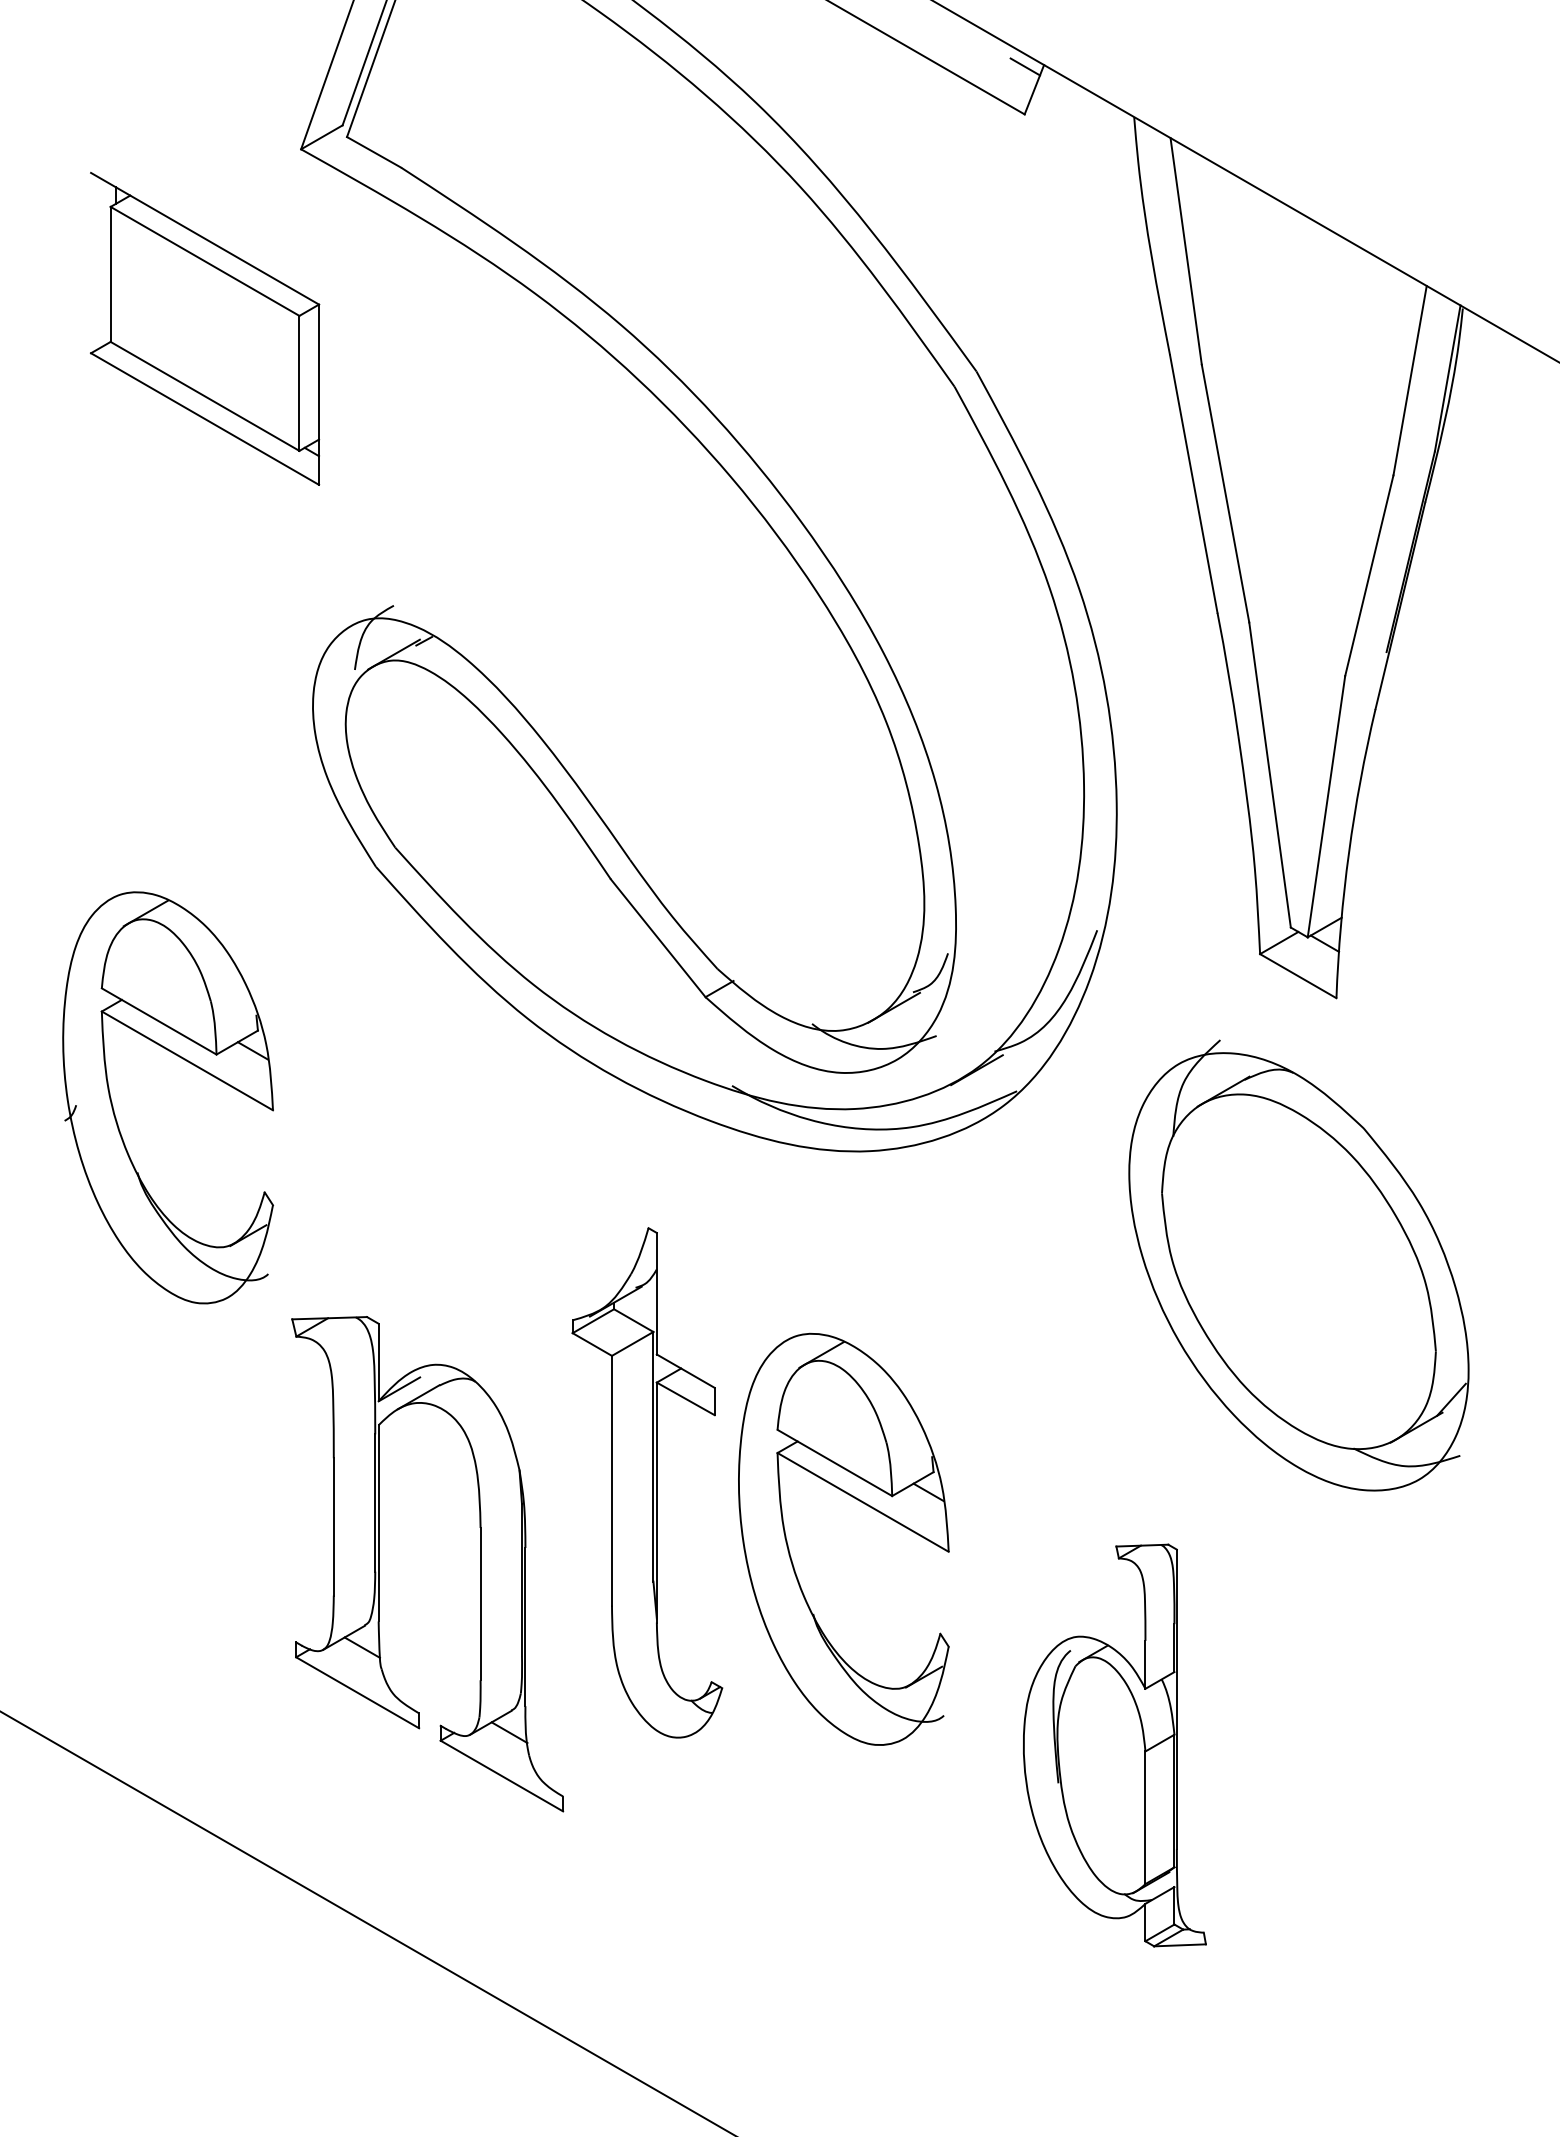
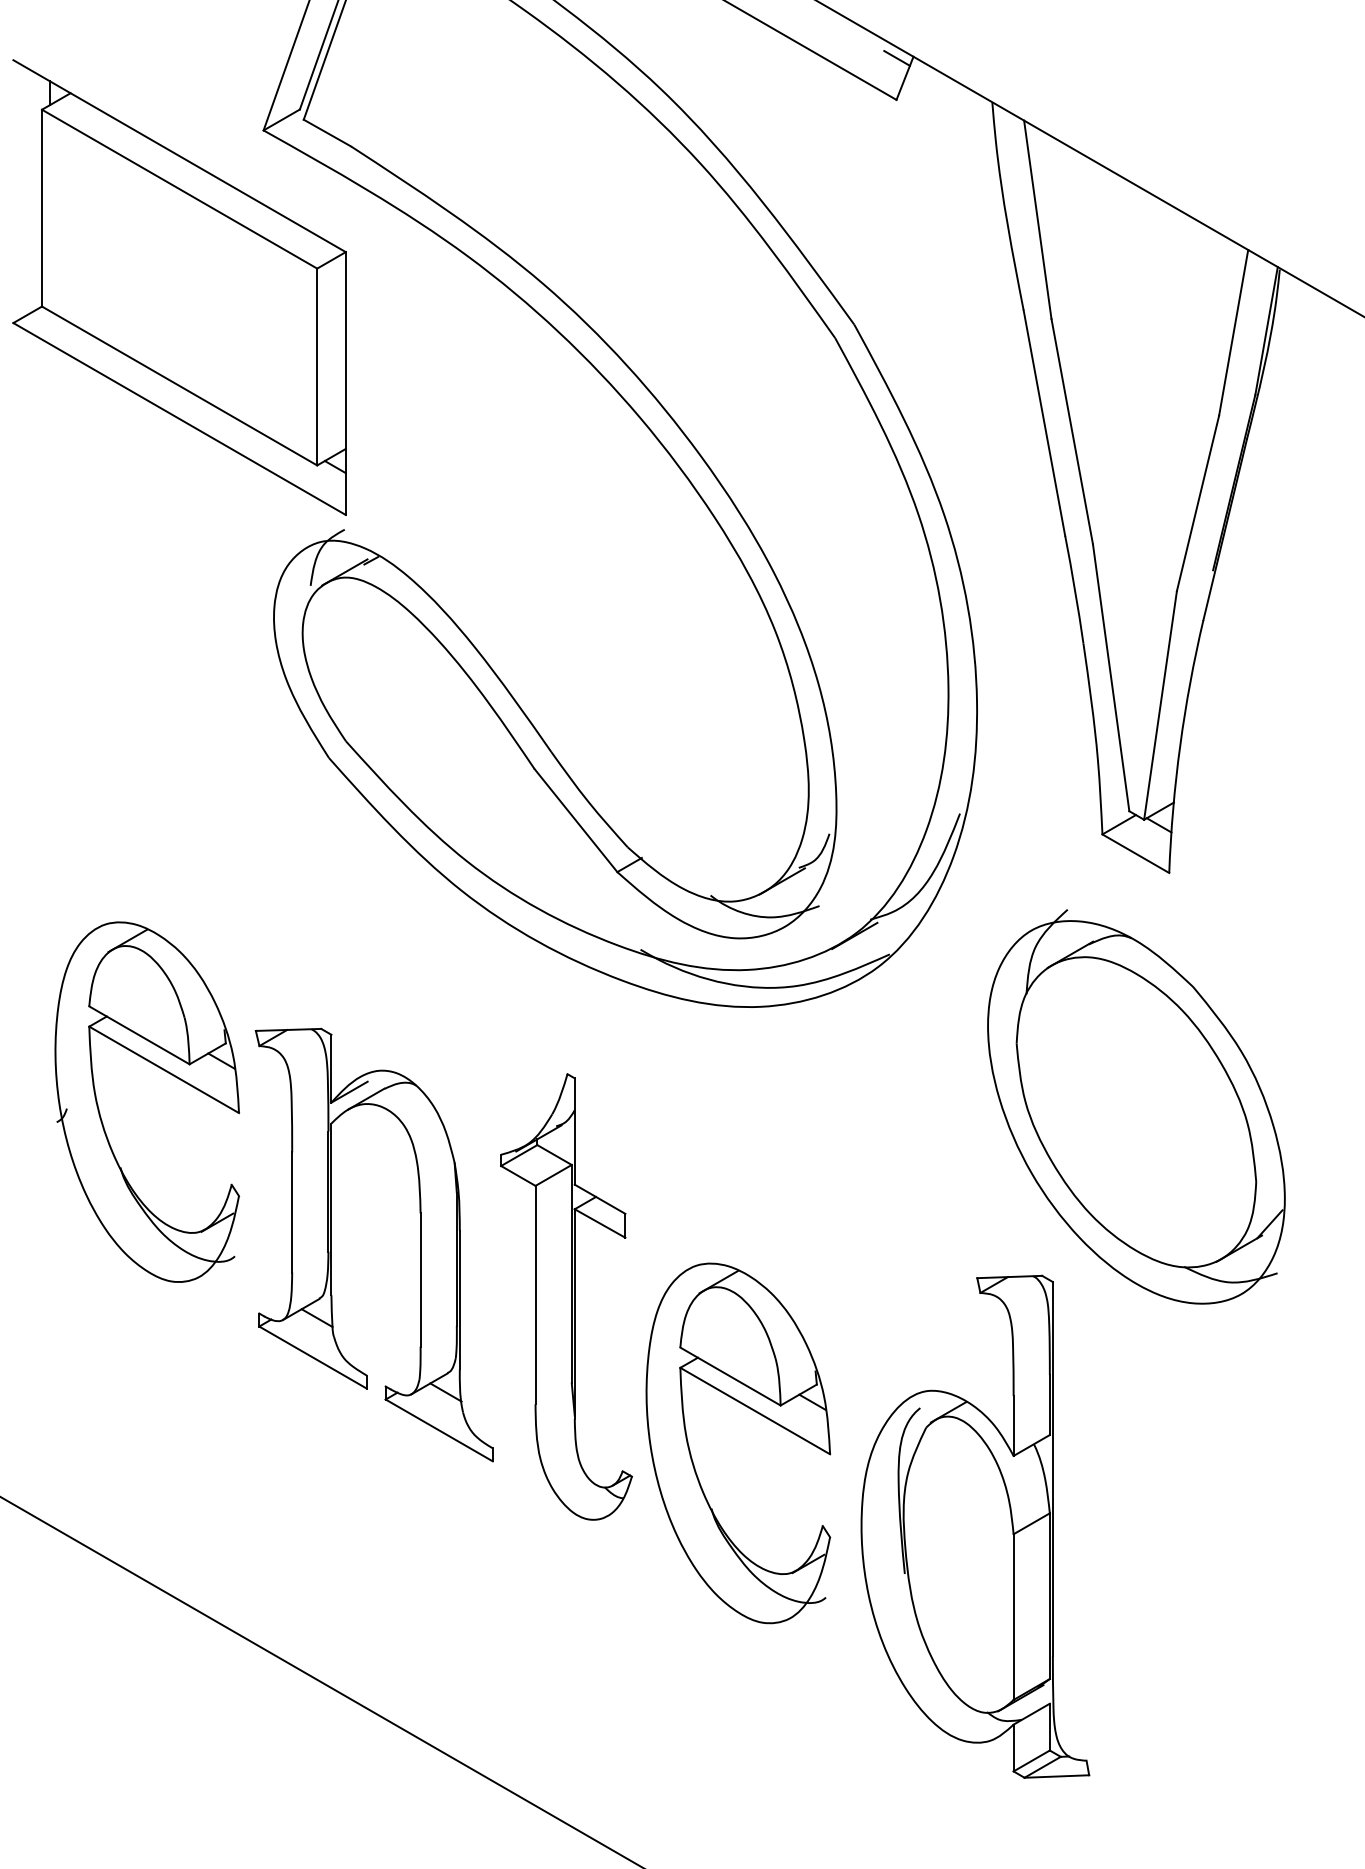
part: (204, 328) -> (179, 287), size x1.67
part: (187, 1062) -> (164, 1071), moved
part: (861, 1502) -> (753, 1411), moved
part: (378, 1563) -> (331, 1244), moved
part: (1114, 1745) -> (975, 1526), size x1.43

